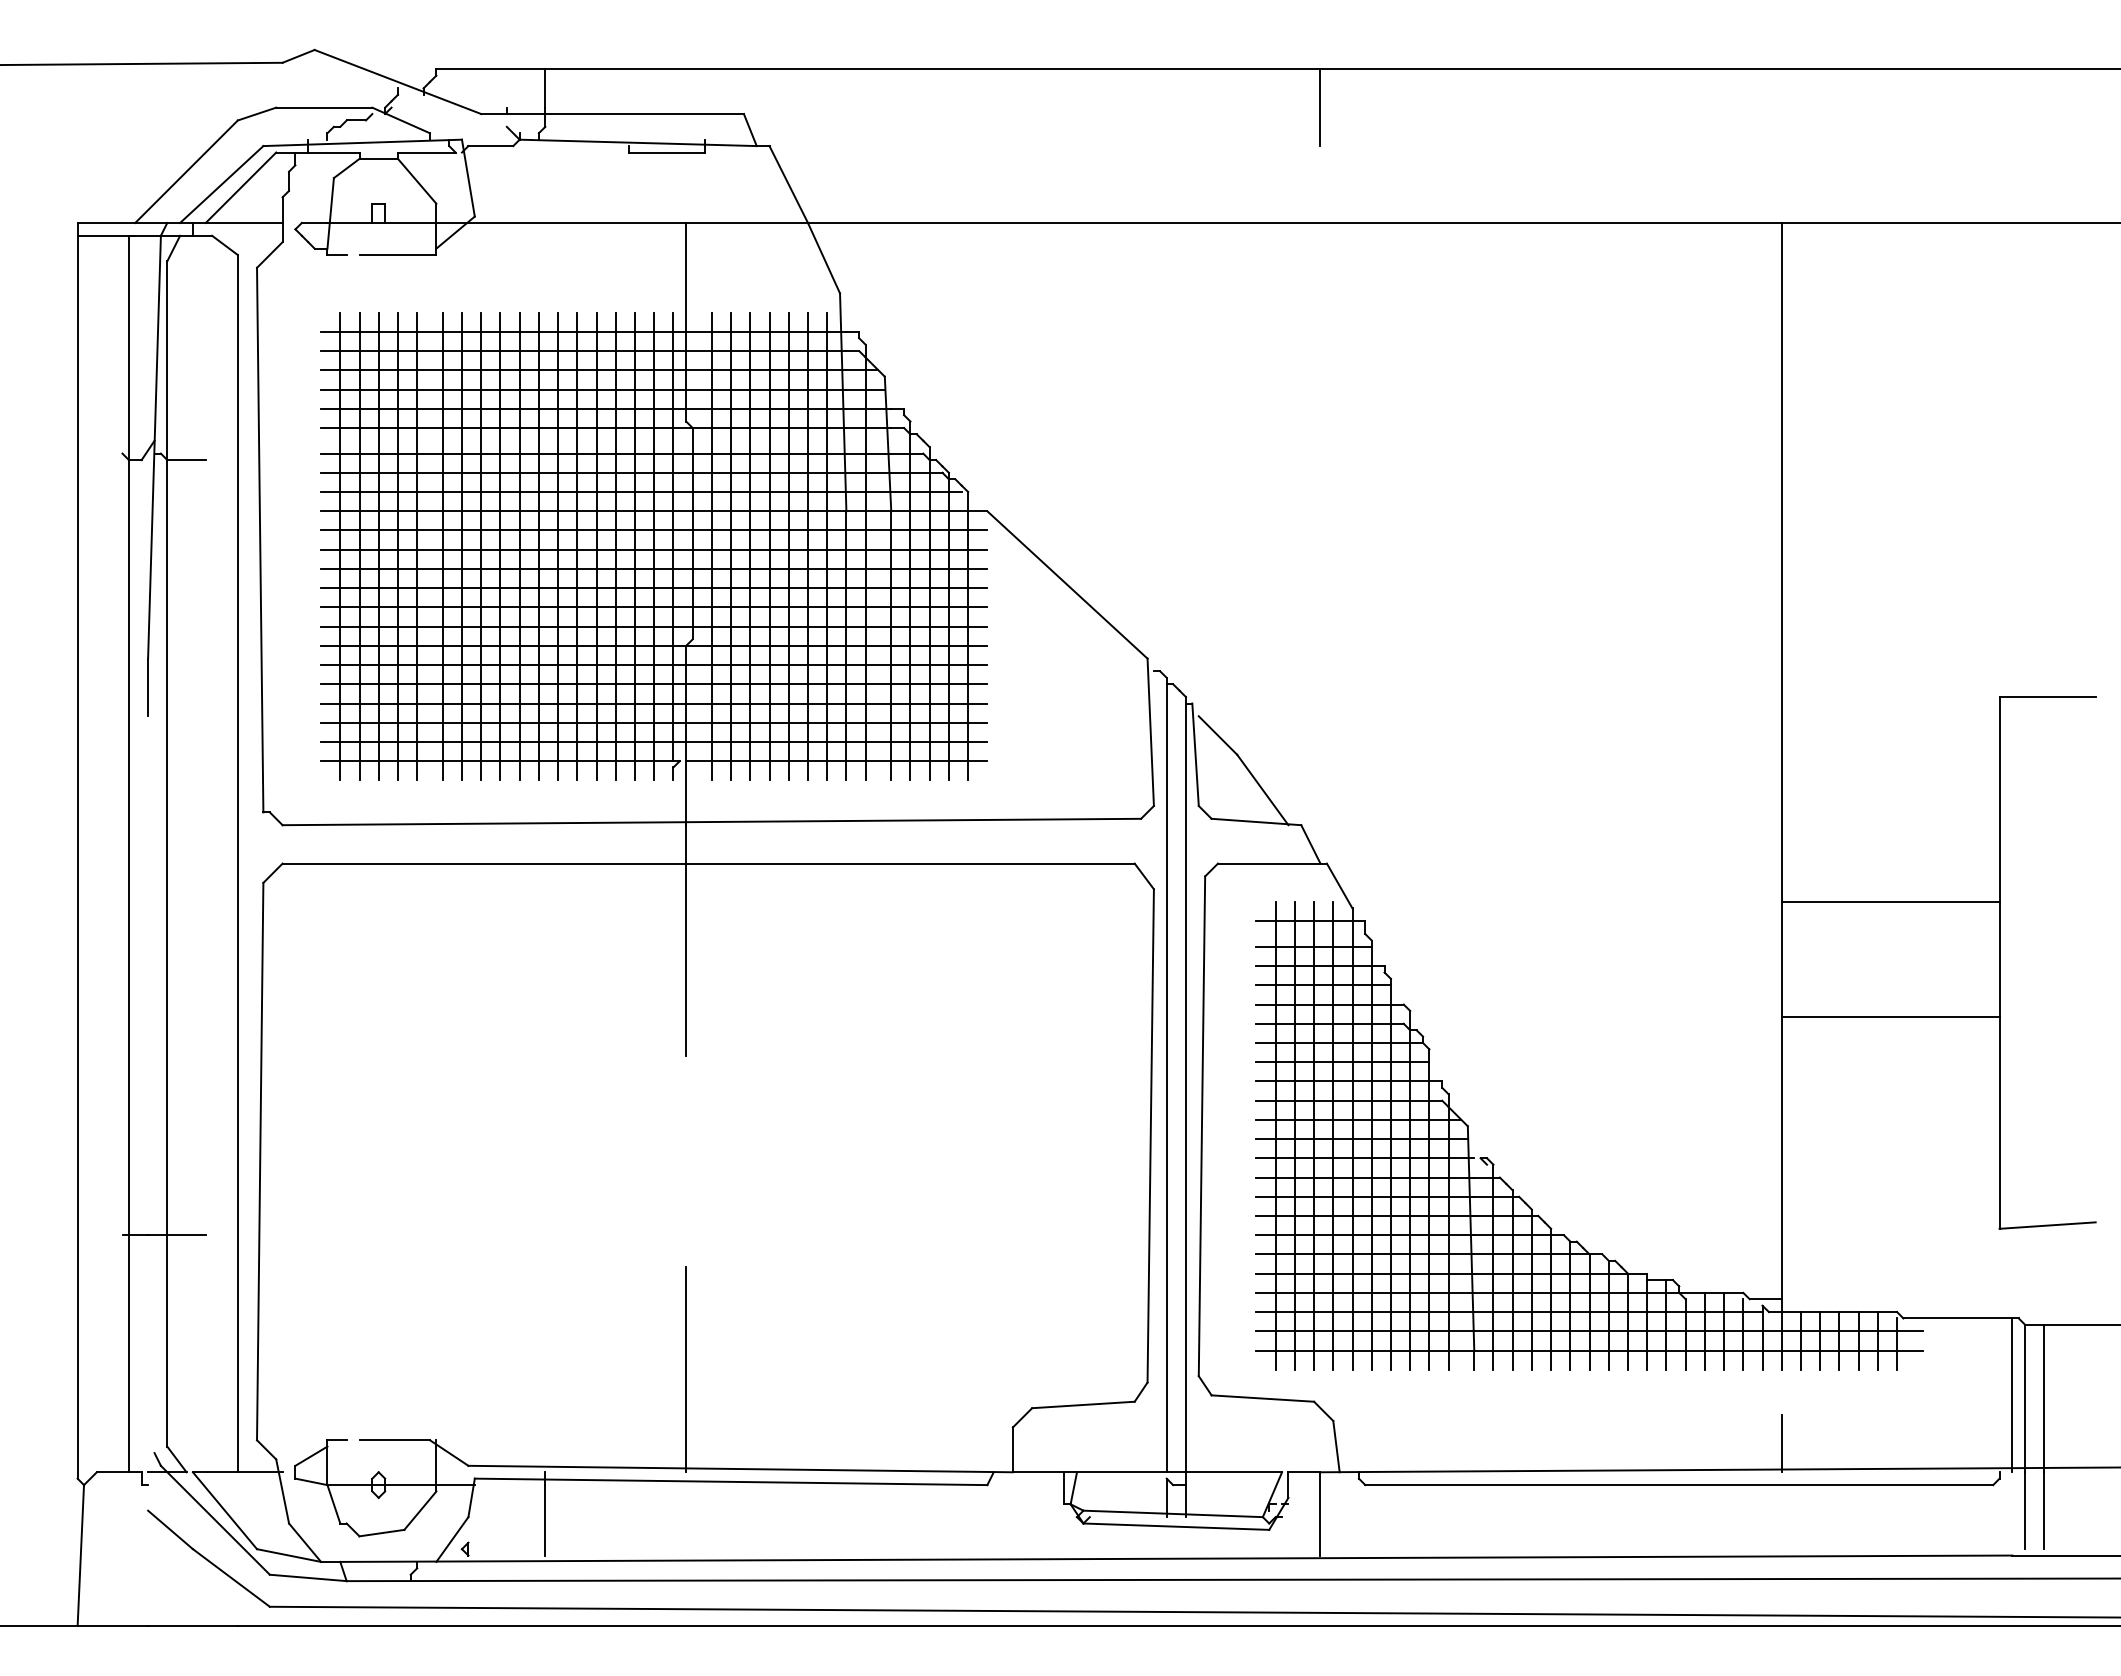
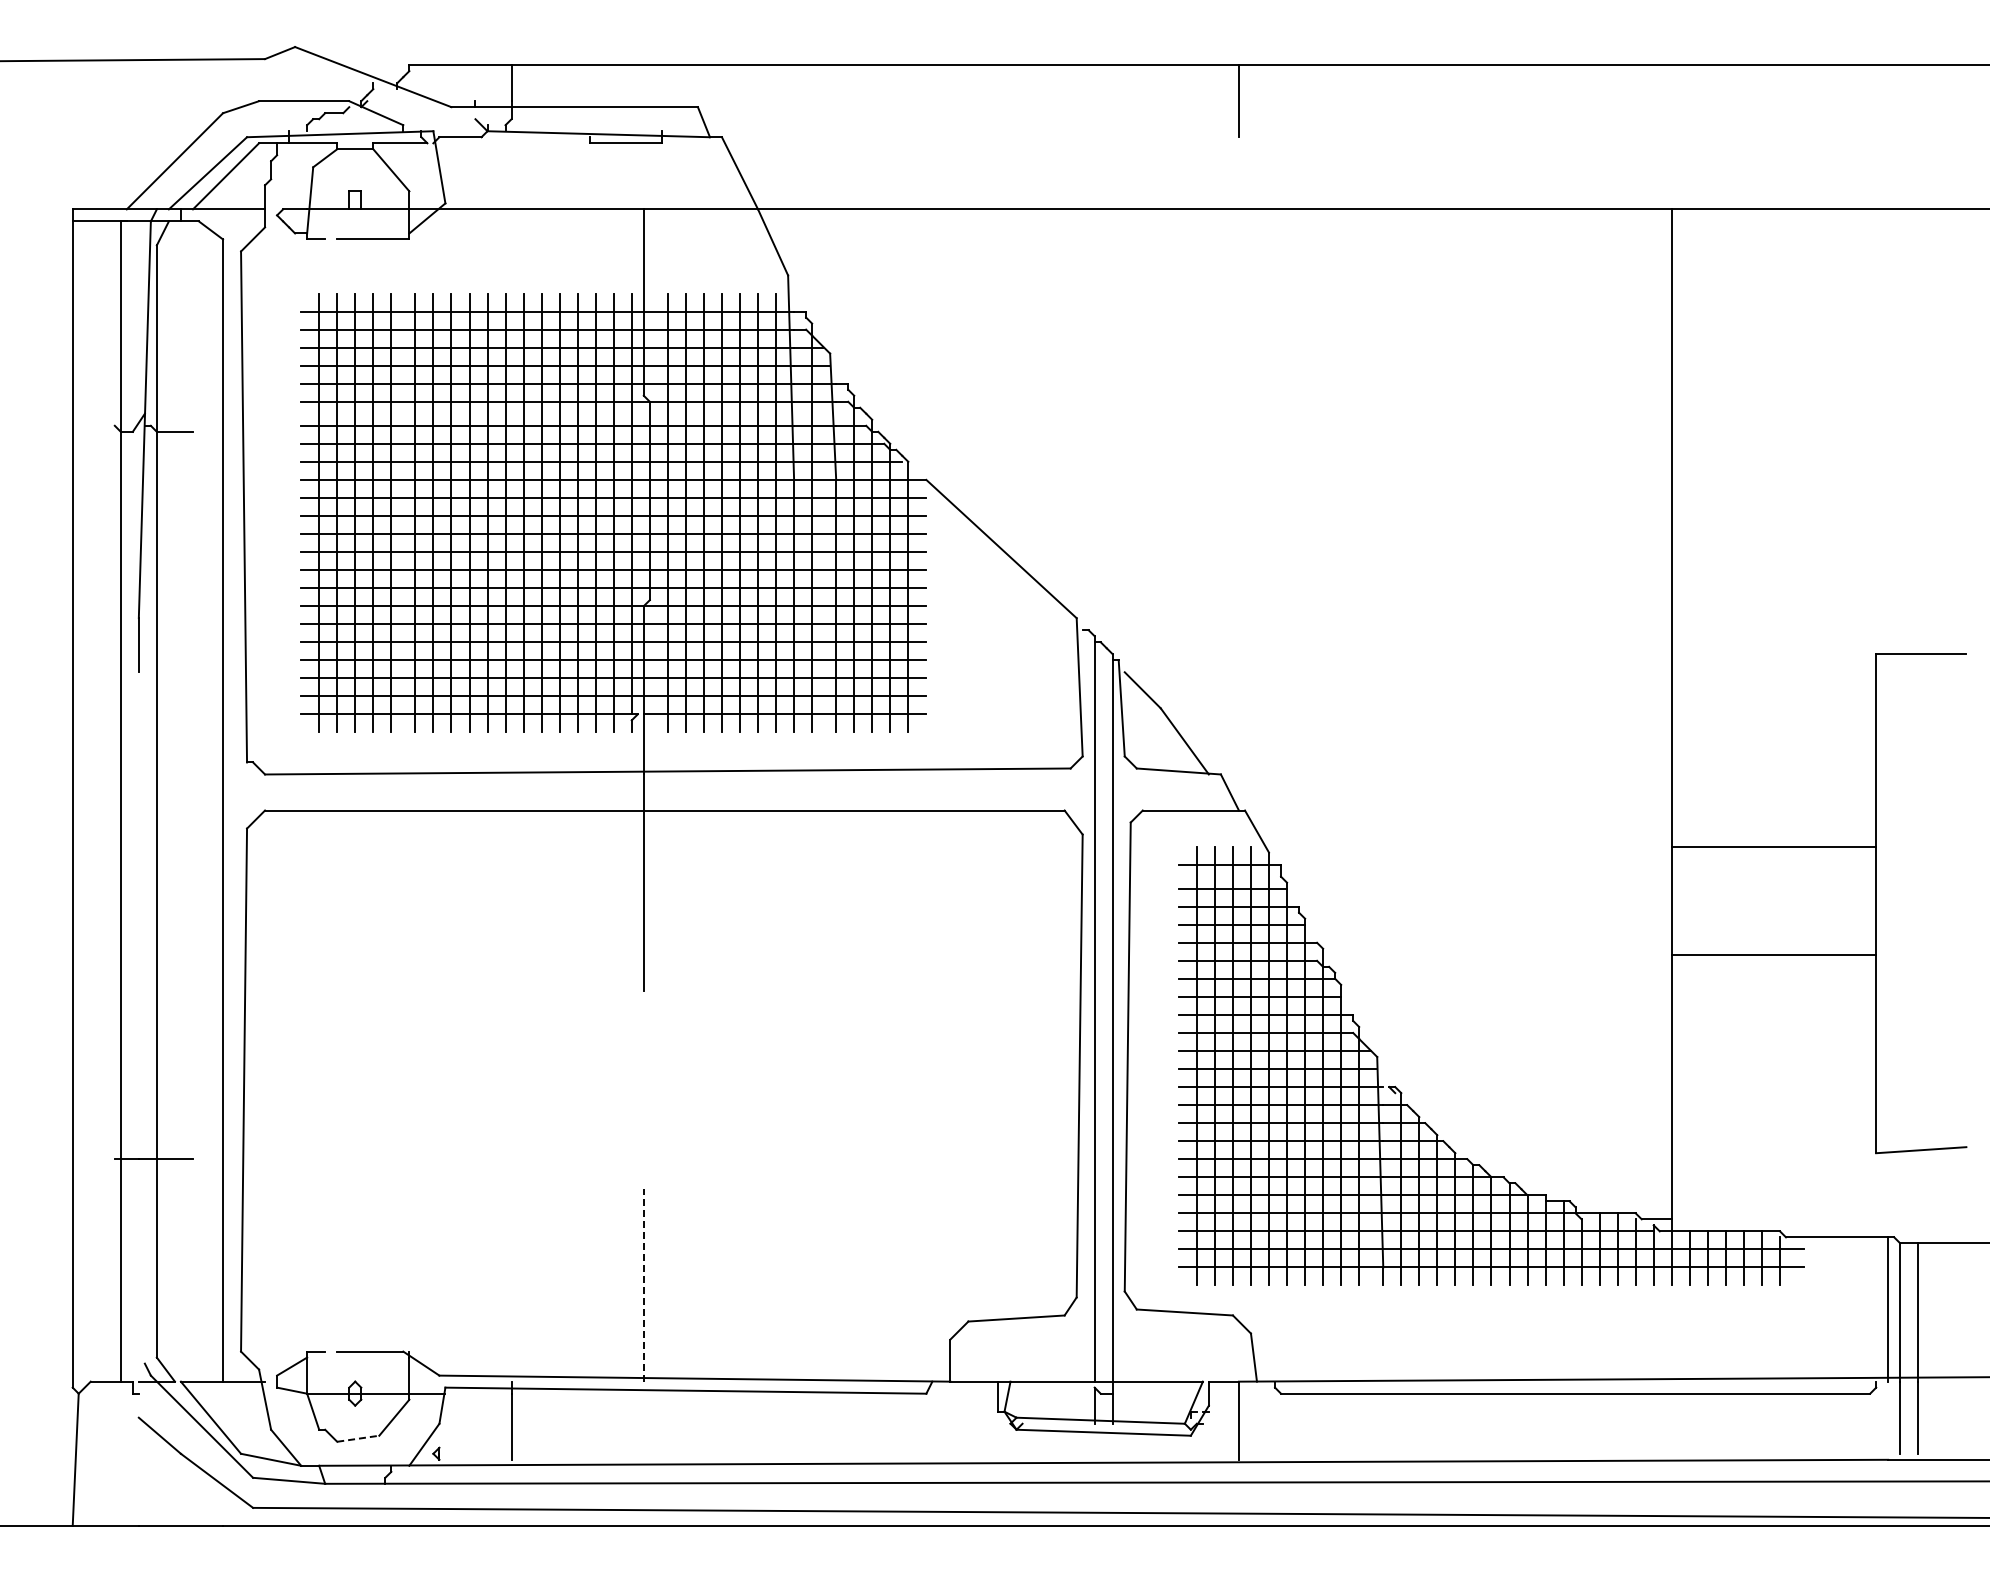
line: (685, 1368) -> (643, 1284), solid -> dashed
line: (1781, 1443) -> (1671, 1354), removed
line: (382, 1532) -> (358, 1438), solid -> dashed

